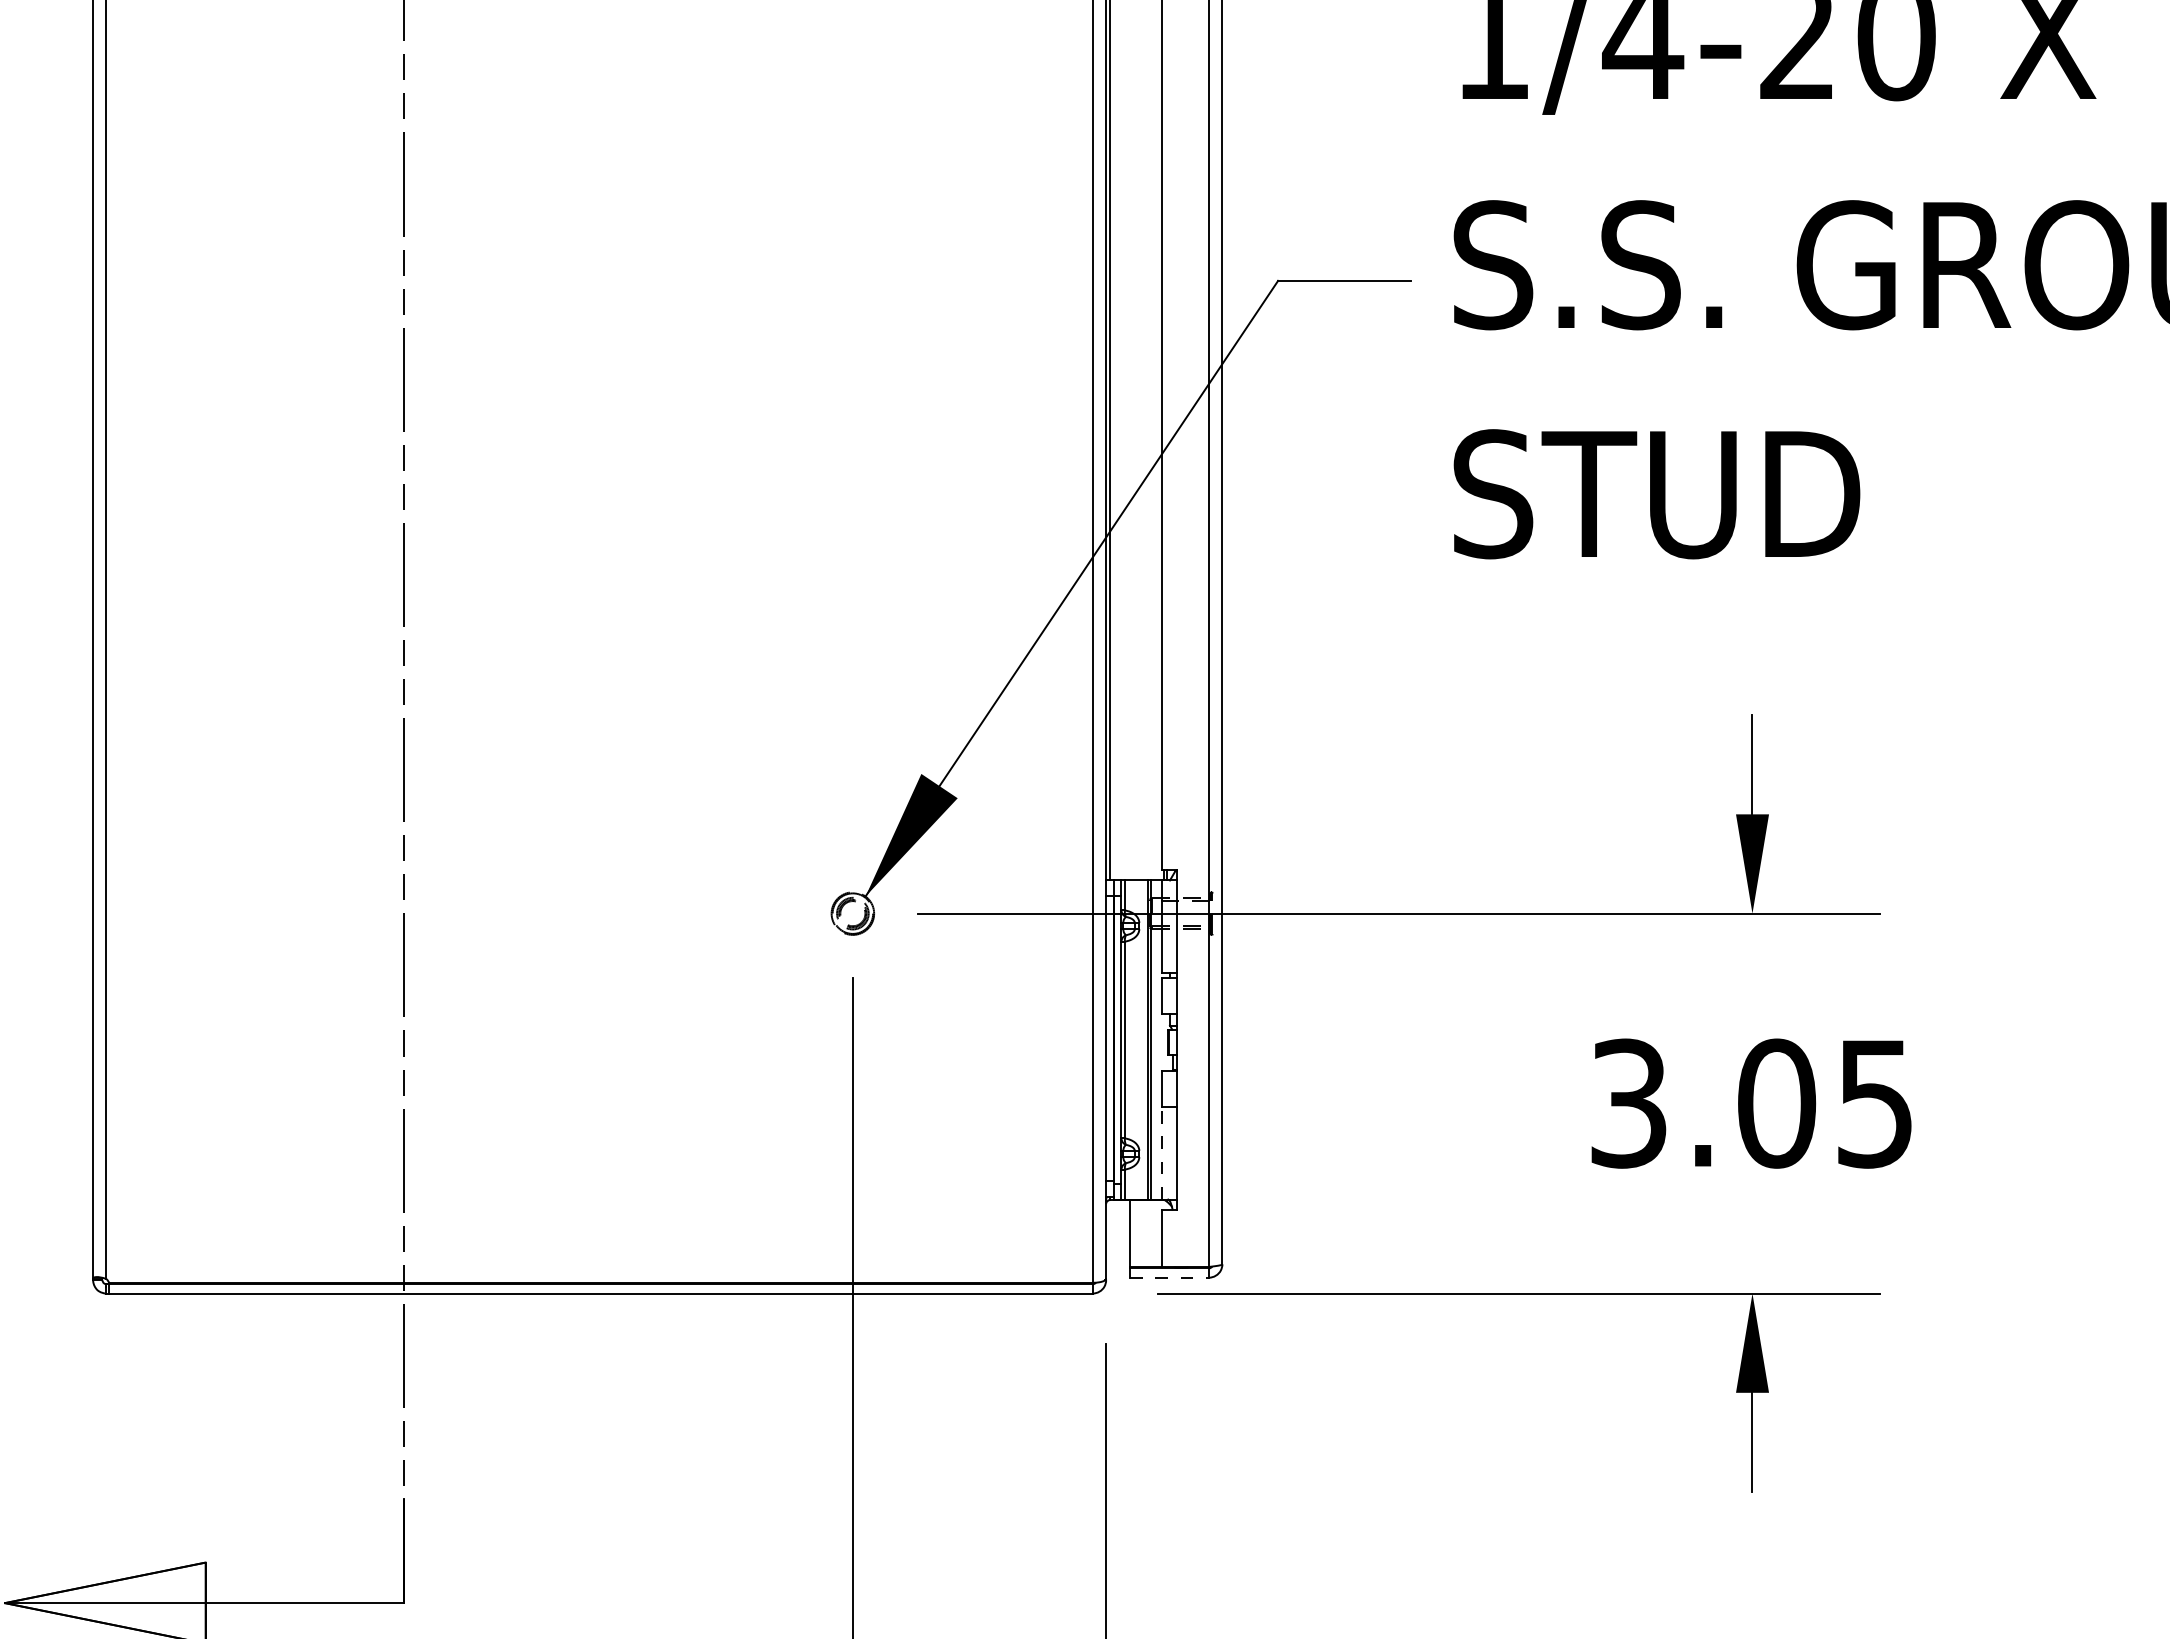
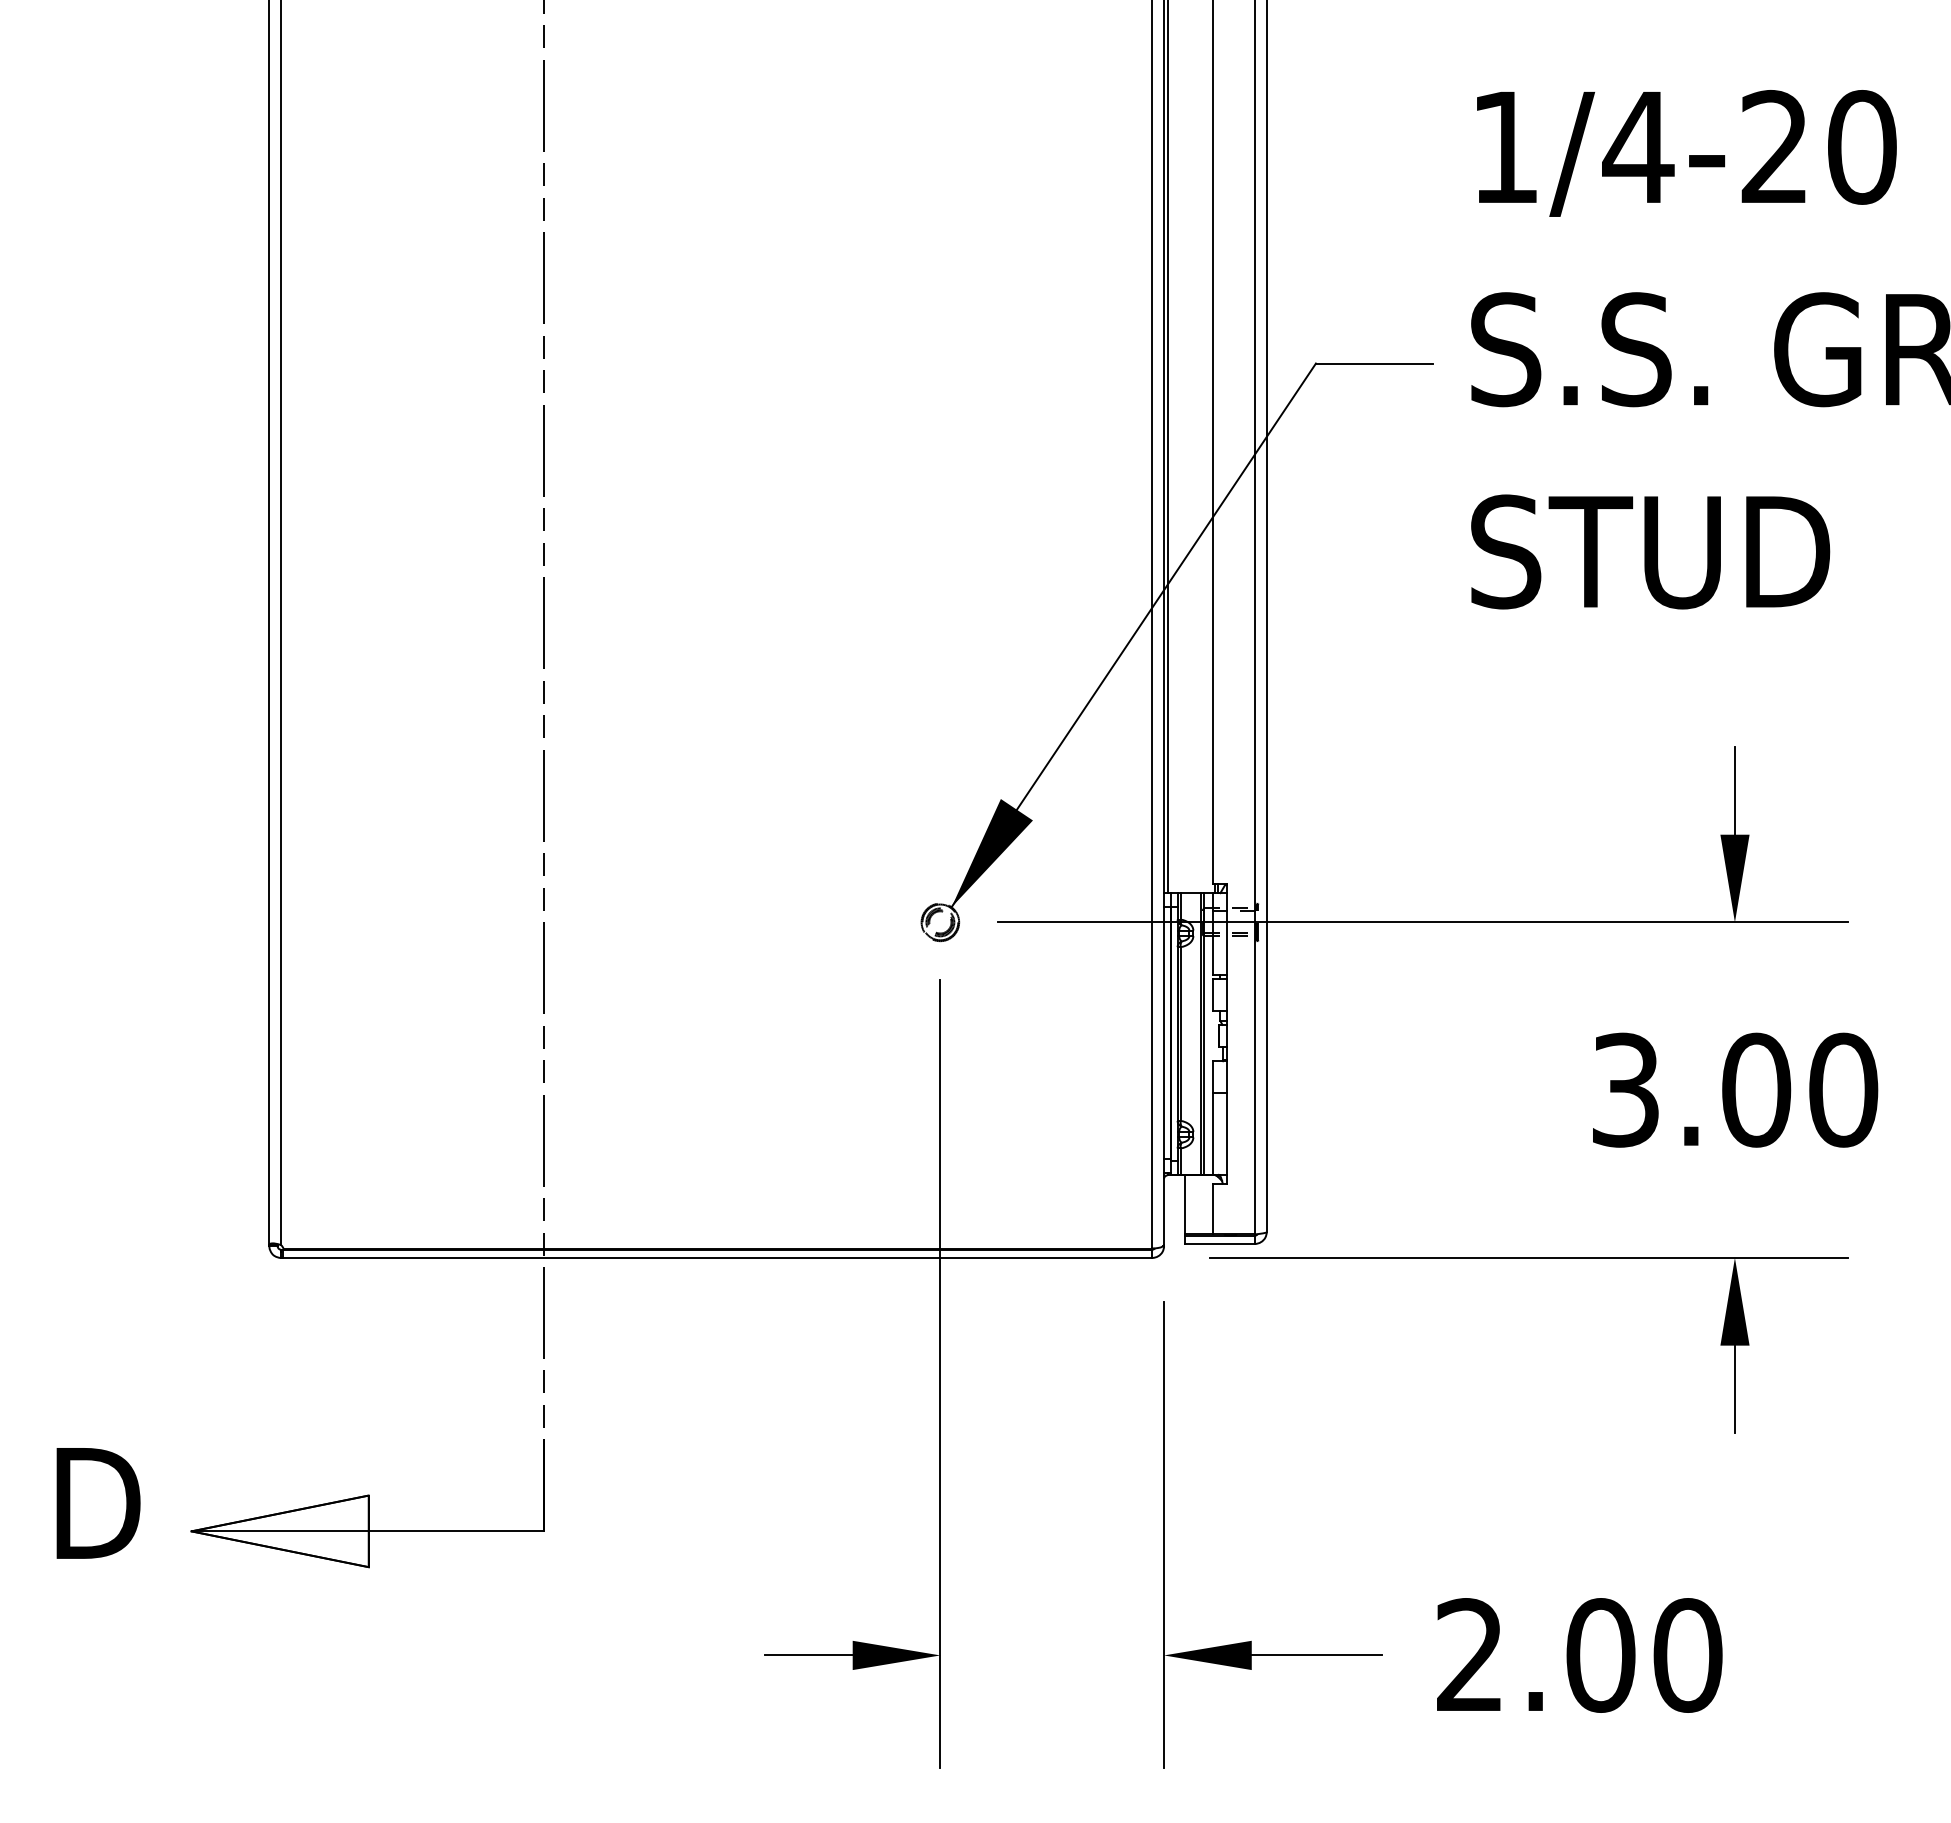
text: (1875, 1102) -> (1843, 1089), 3.05 -> 3.00
line: (1162, 1153) -> (1213, 1134), dashed -> solid
line: (1170, 1277) -> (1220, 1243), dashed -> solid

